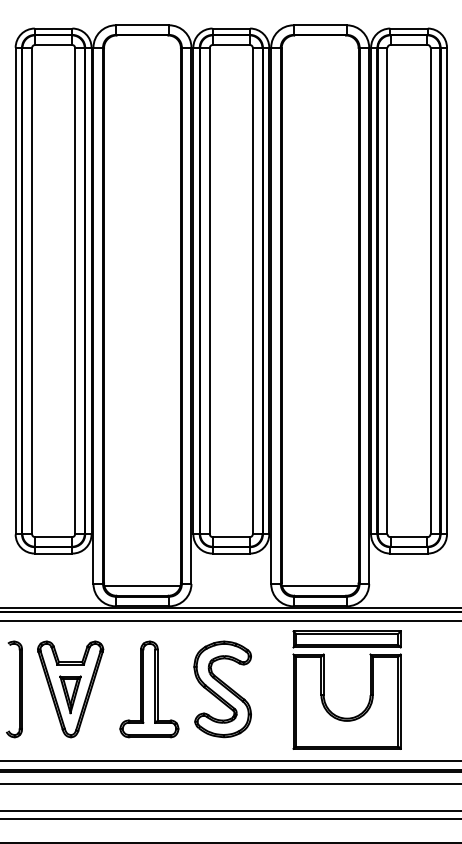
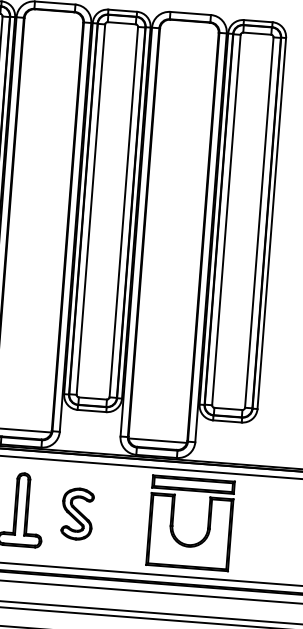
part: (222, 689) -> (77, 514), size x0.7
part: (324, 689) -> (173, 521), moved

